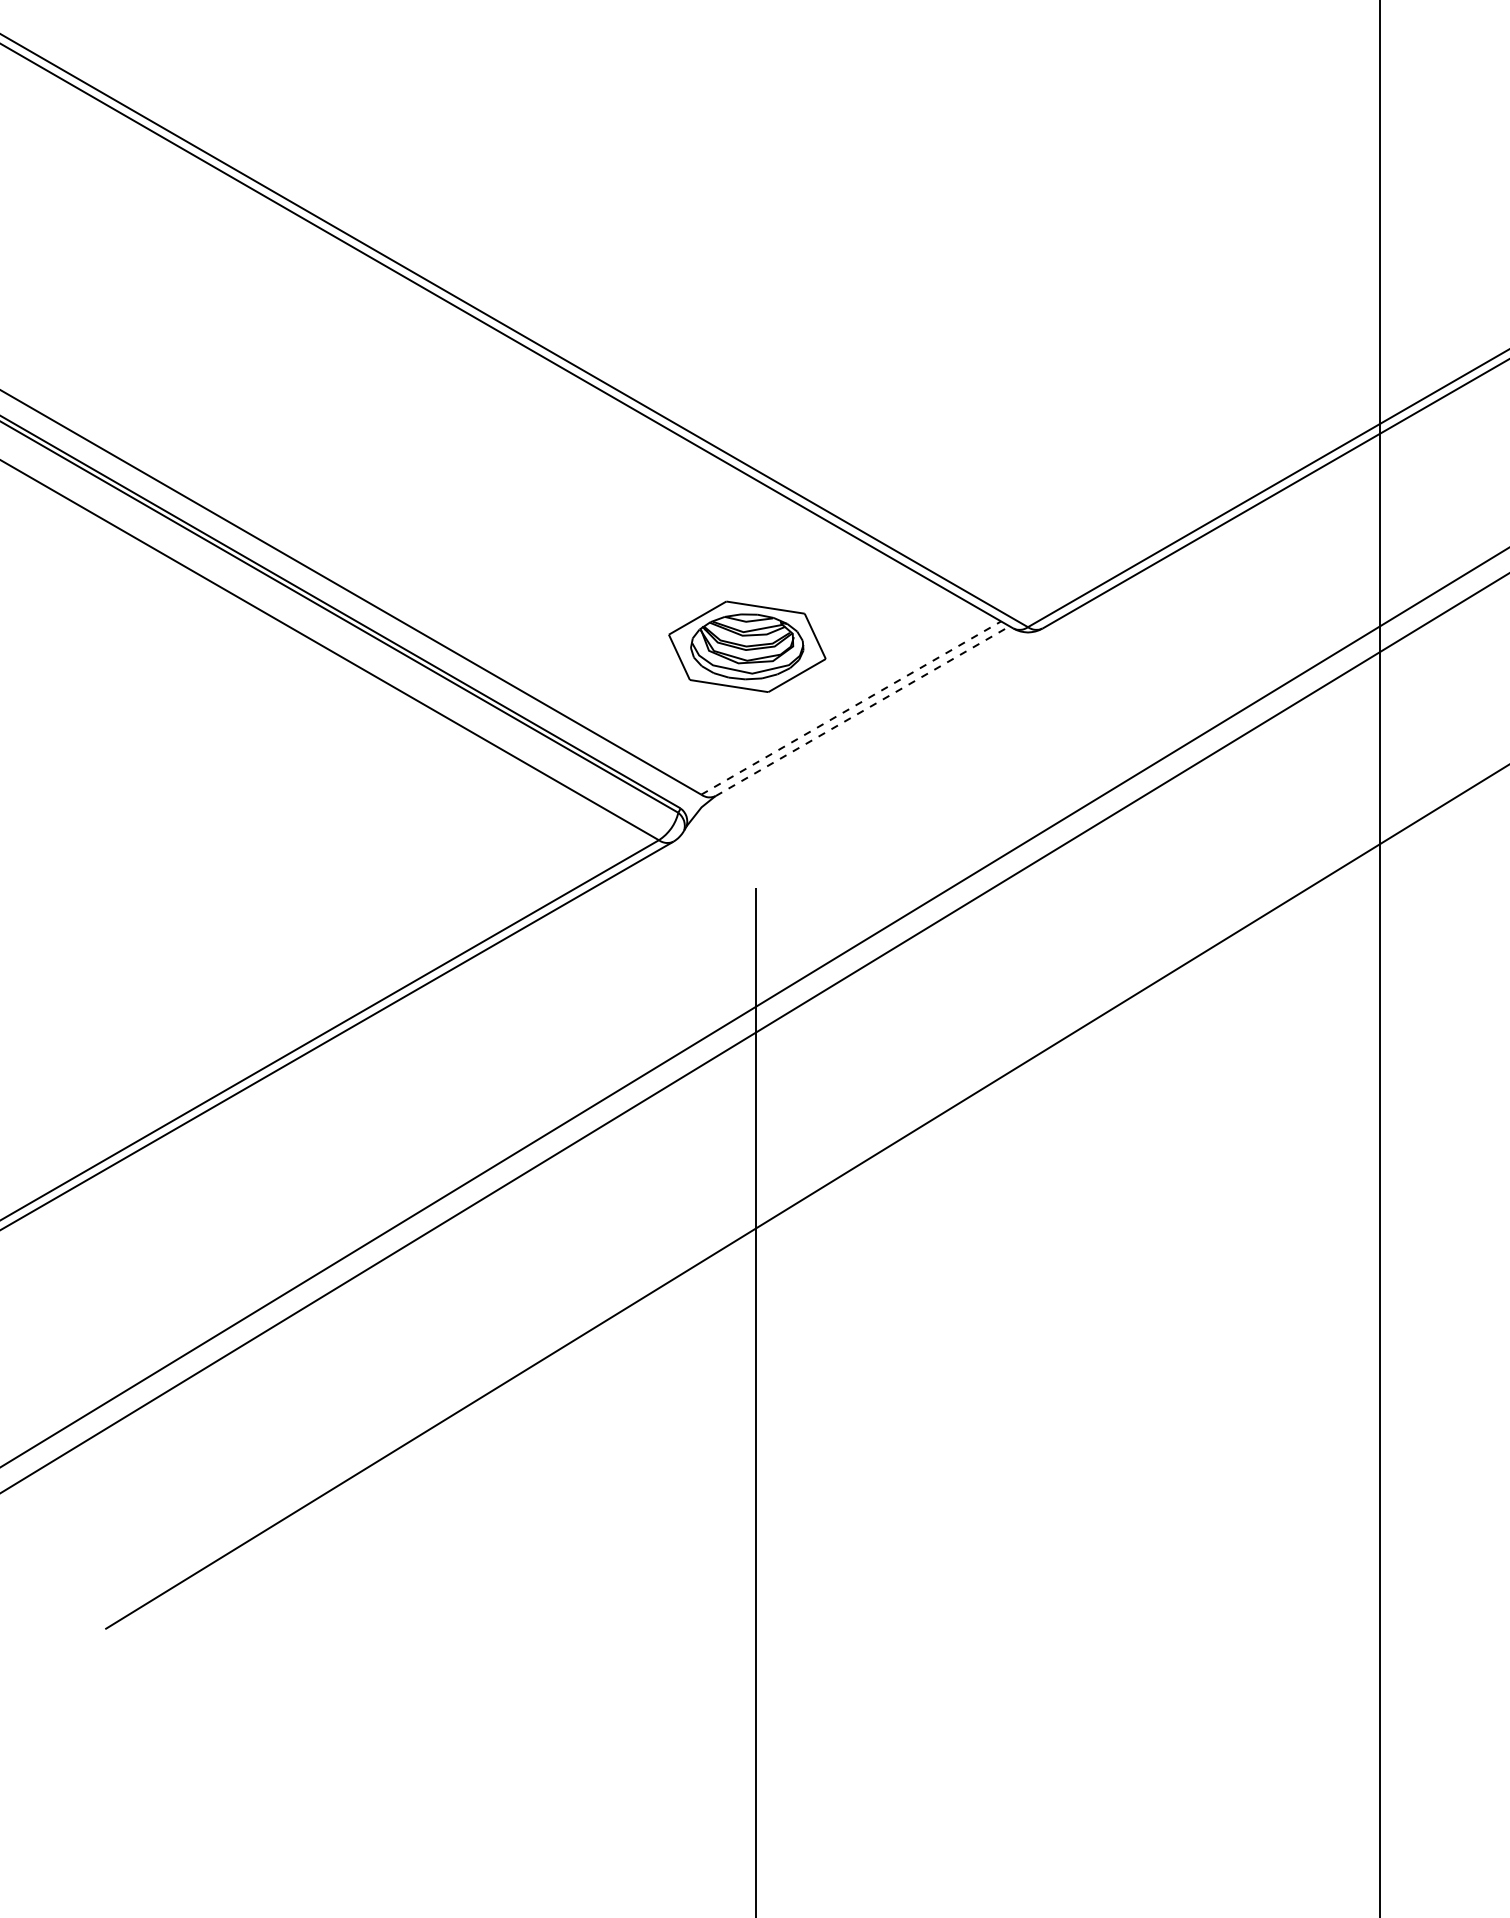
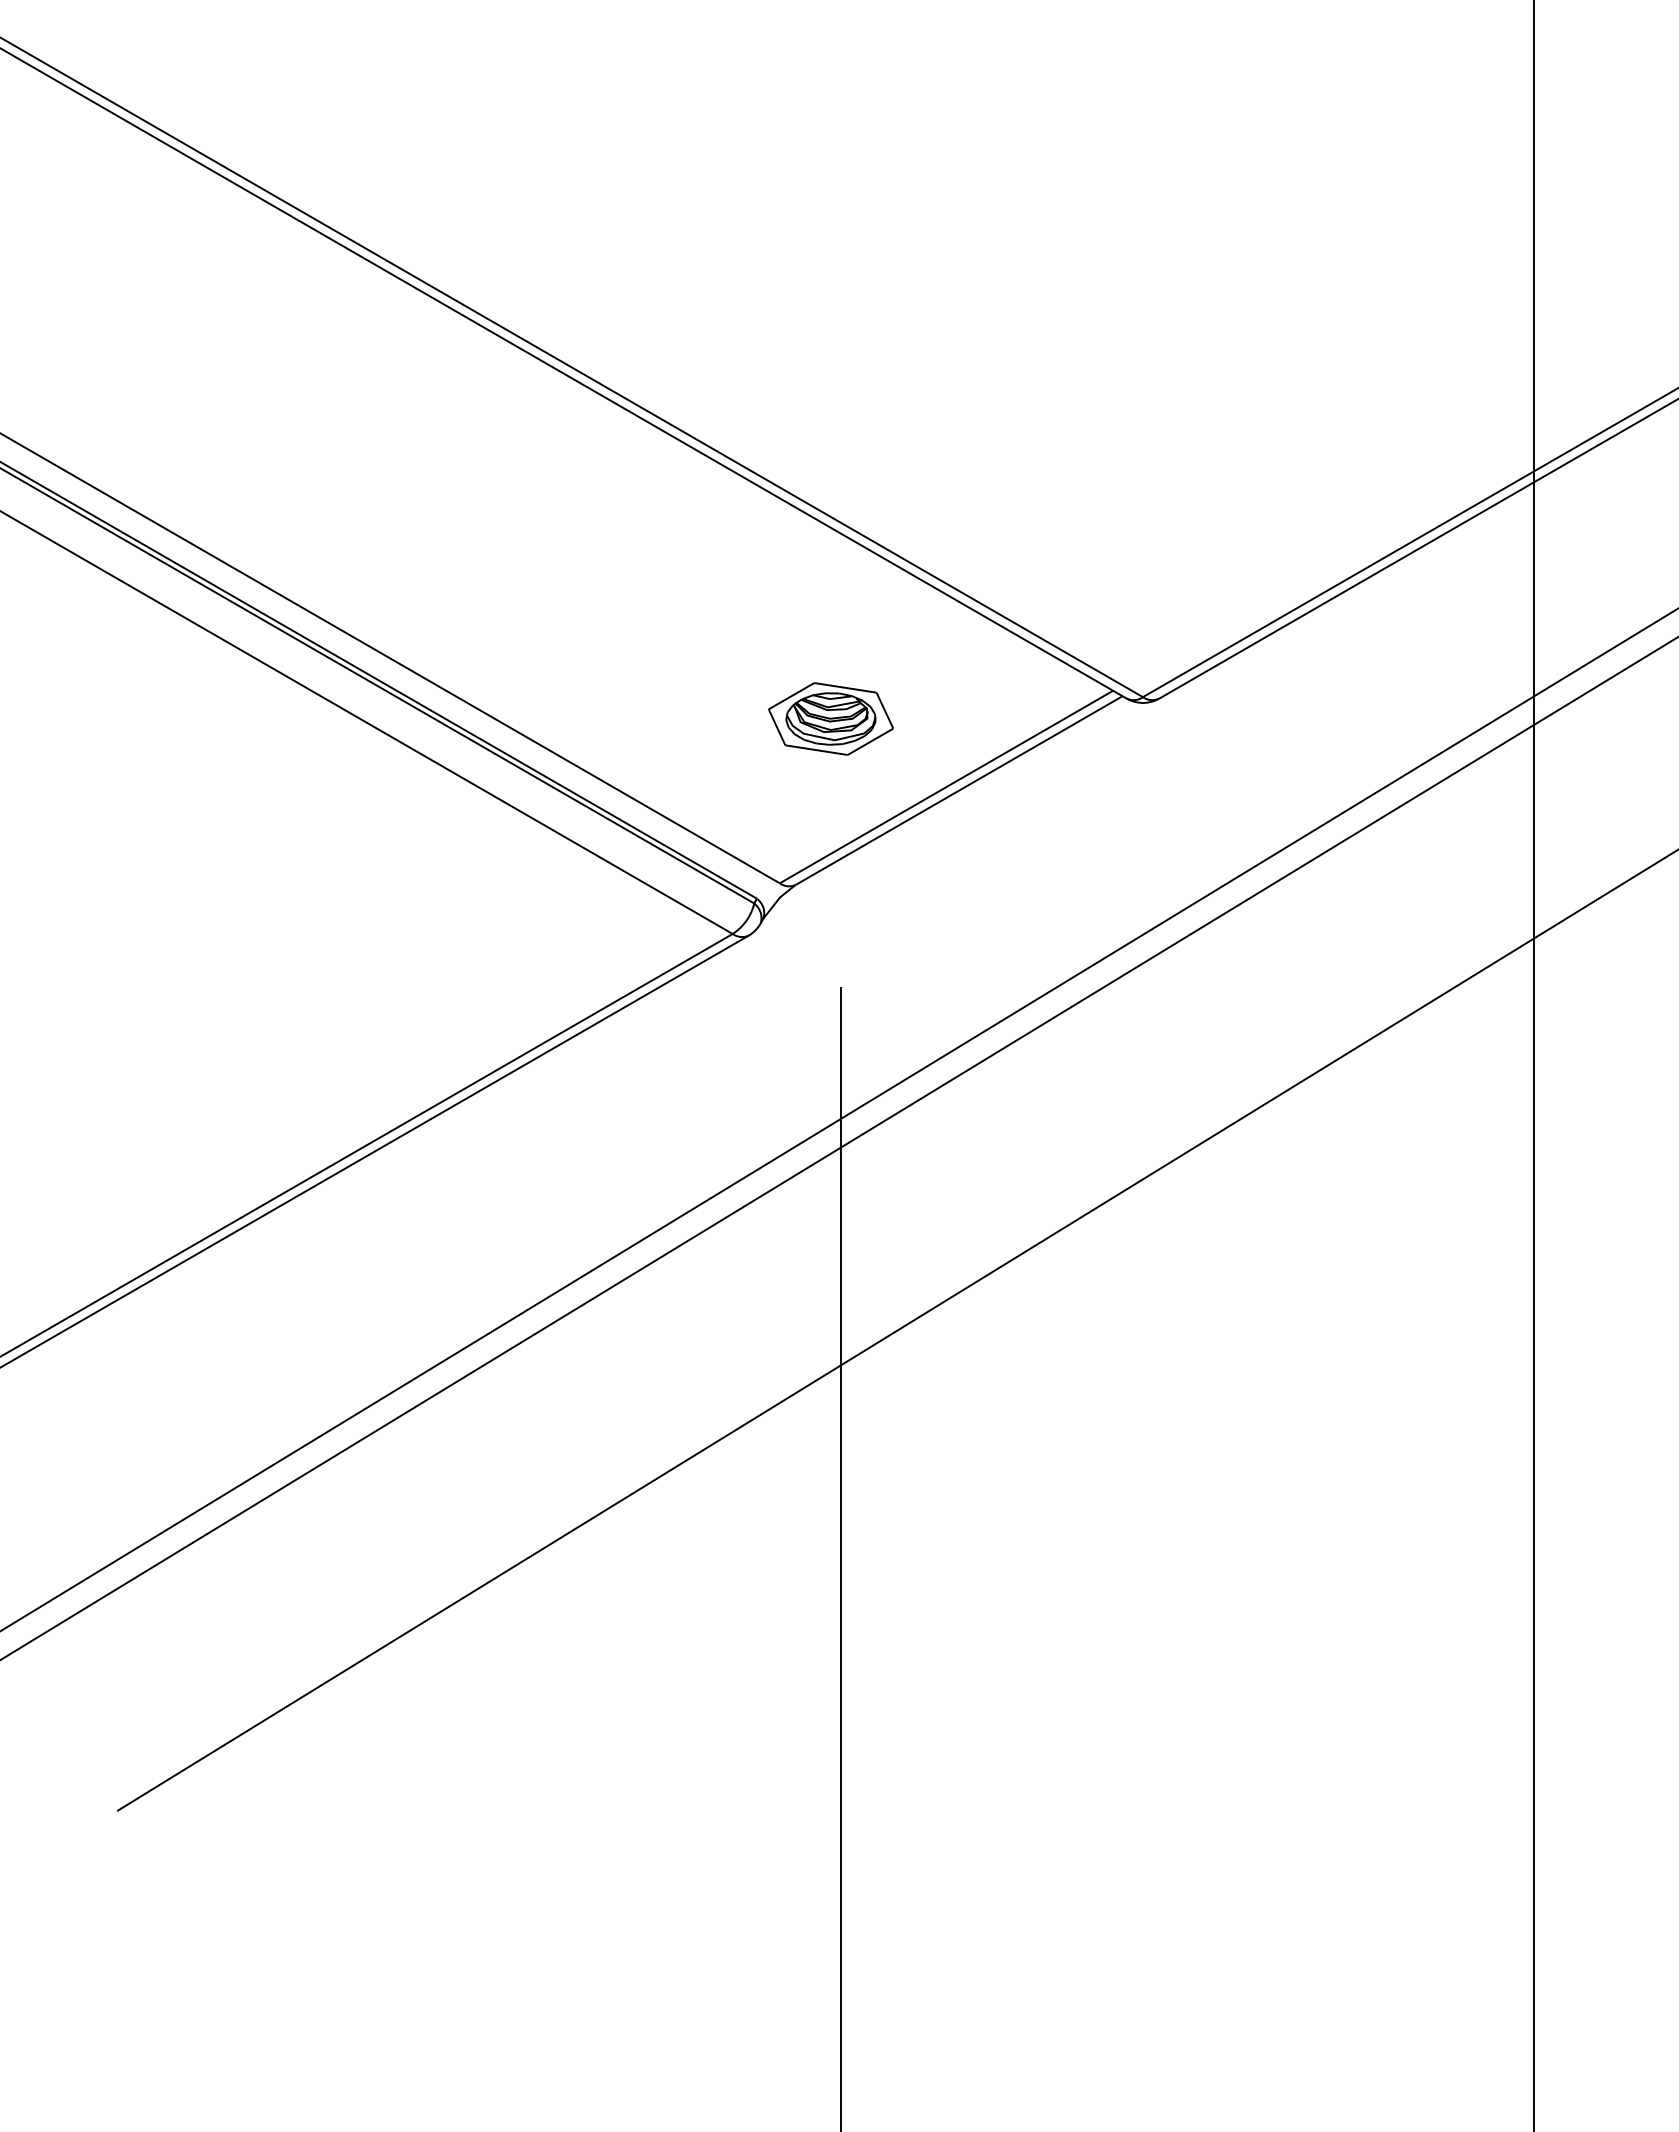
part: (746, 646) -> (830, 718), size x0.71
line: (851, 708) -> (946, 787), dashed -> solid
line: (862, 711) -> (959, 790), dashed -> solid

